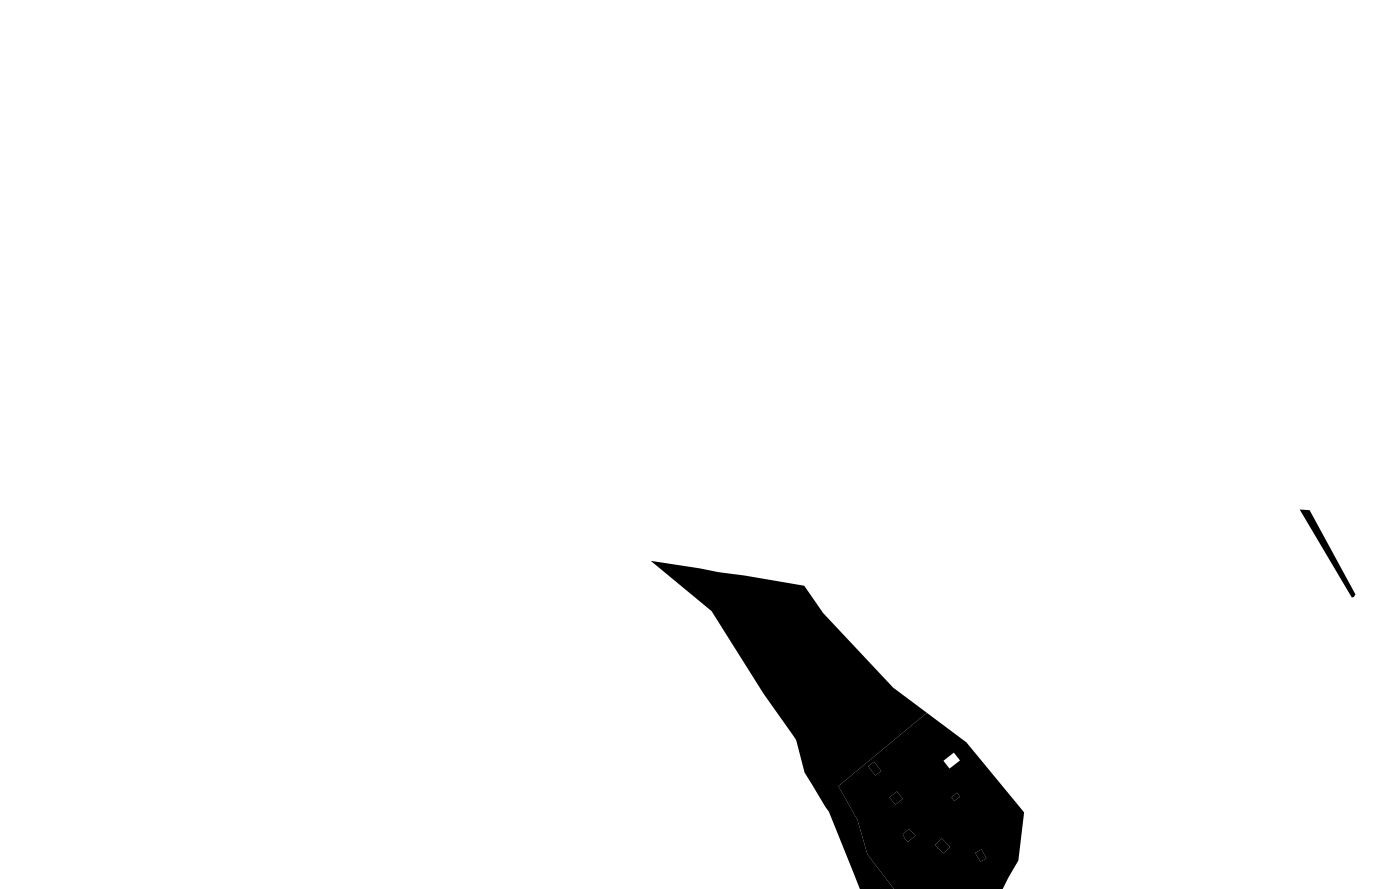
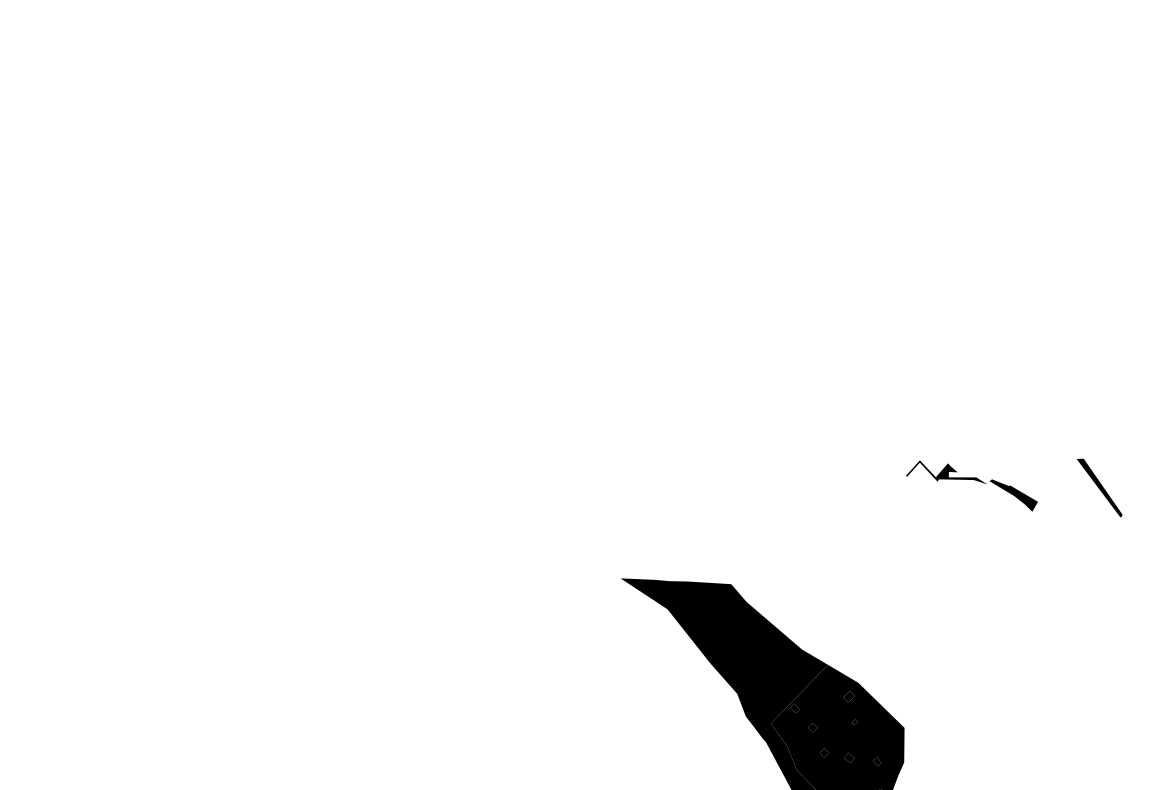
part: (1154, 484) -> (971, 485), added
part: (1327, 552) -> (1099, 487), moved
fill: (952, 760) -> (849, 696), added

